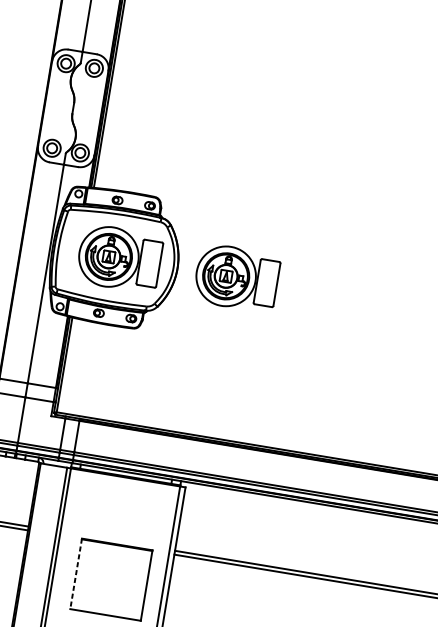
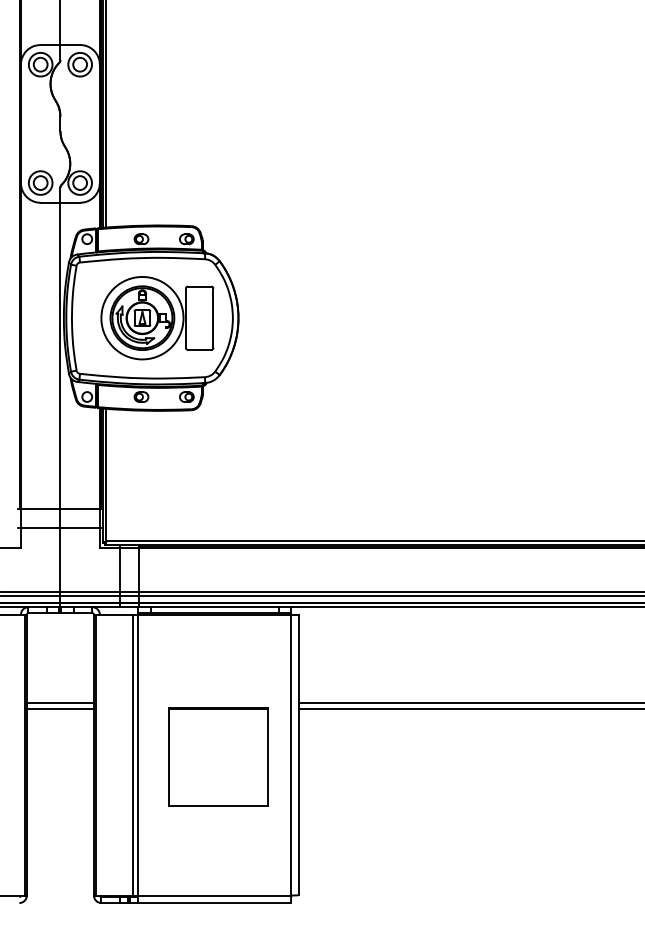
part: (236, 278) -> (321, 318), removed
line: (76, 574) -> (169, 757), dashed -> solid

